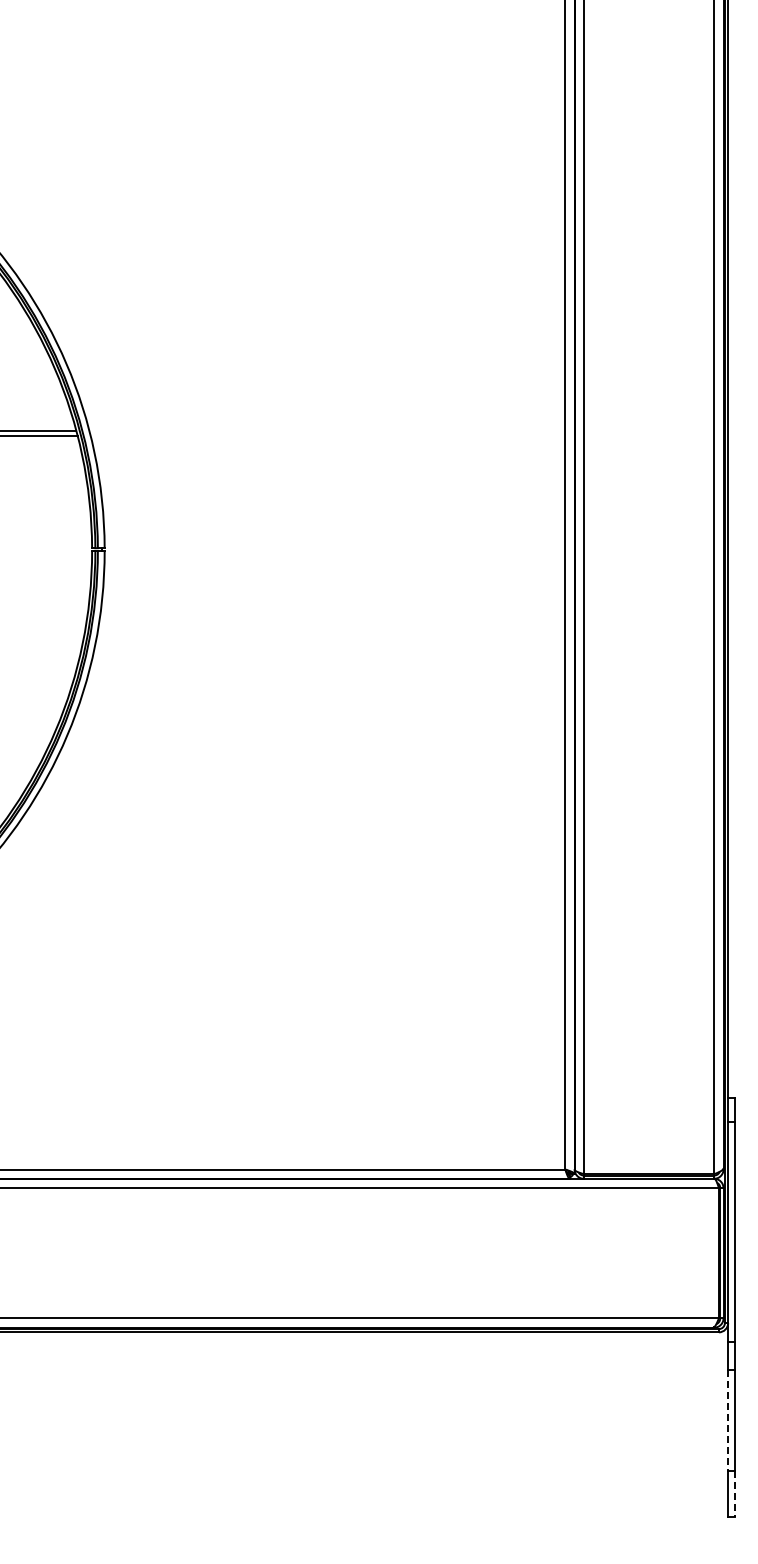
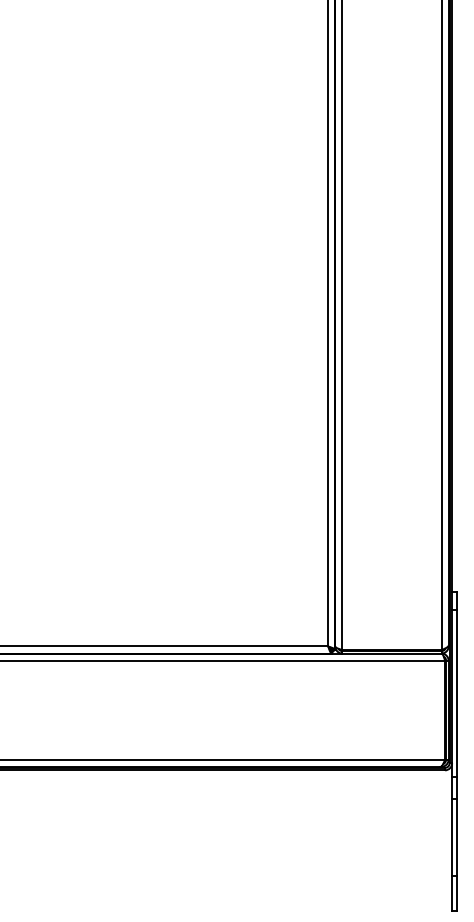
line: (728, 1420) -> (452, 837), dashed -> solid
line: (735, 1494) -> (457, 893), dashed -> solid

